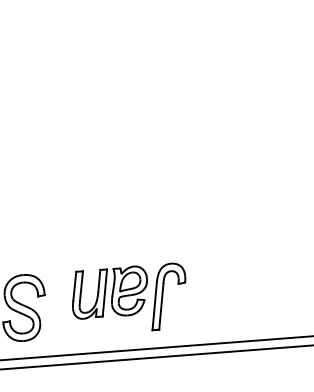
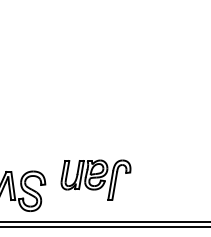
part: (128, 298) -> (95, 179), moved

